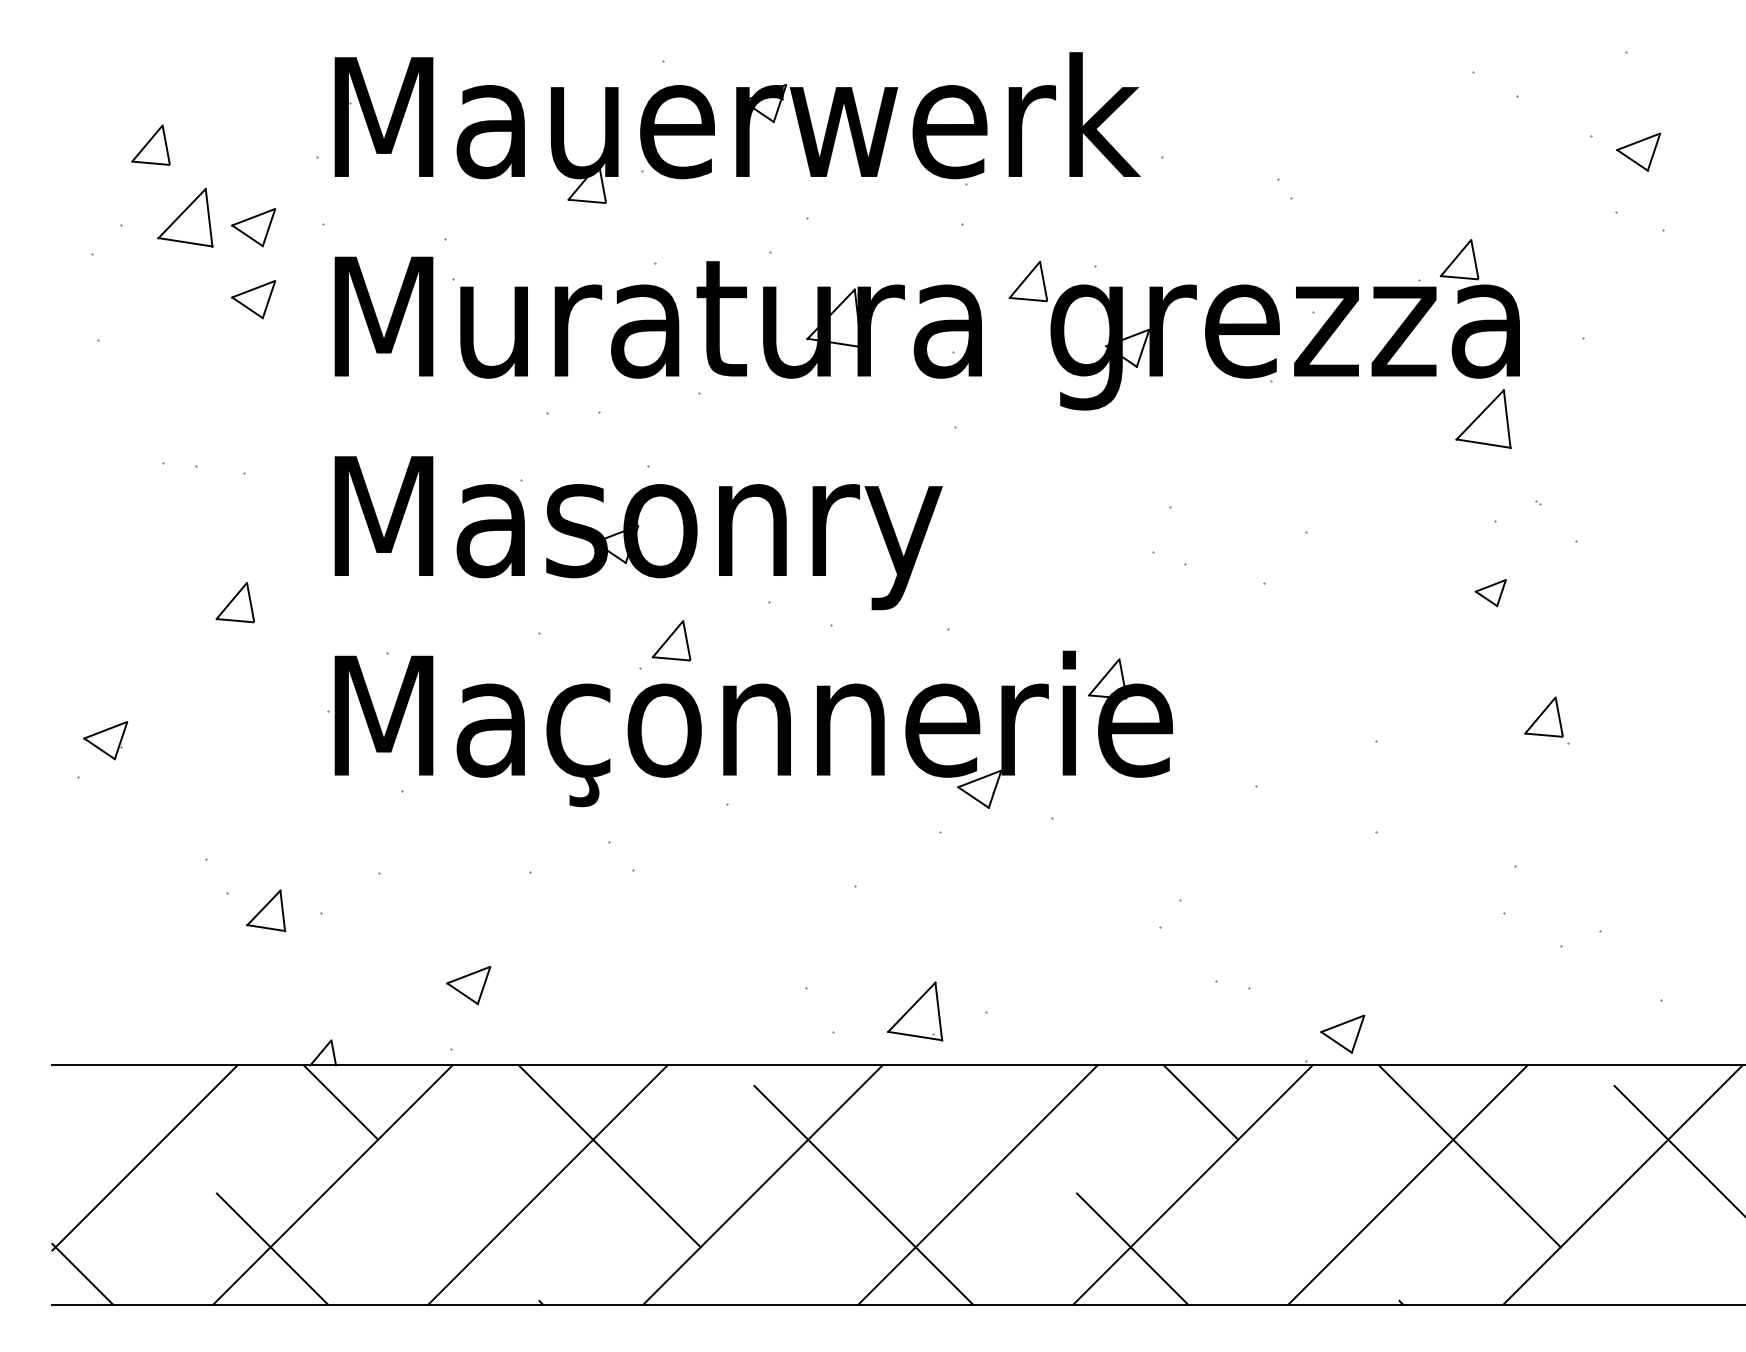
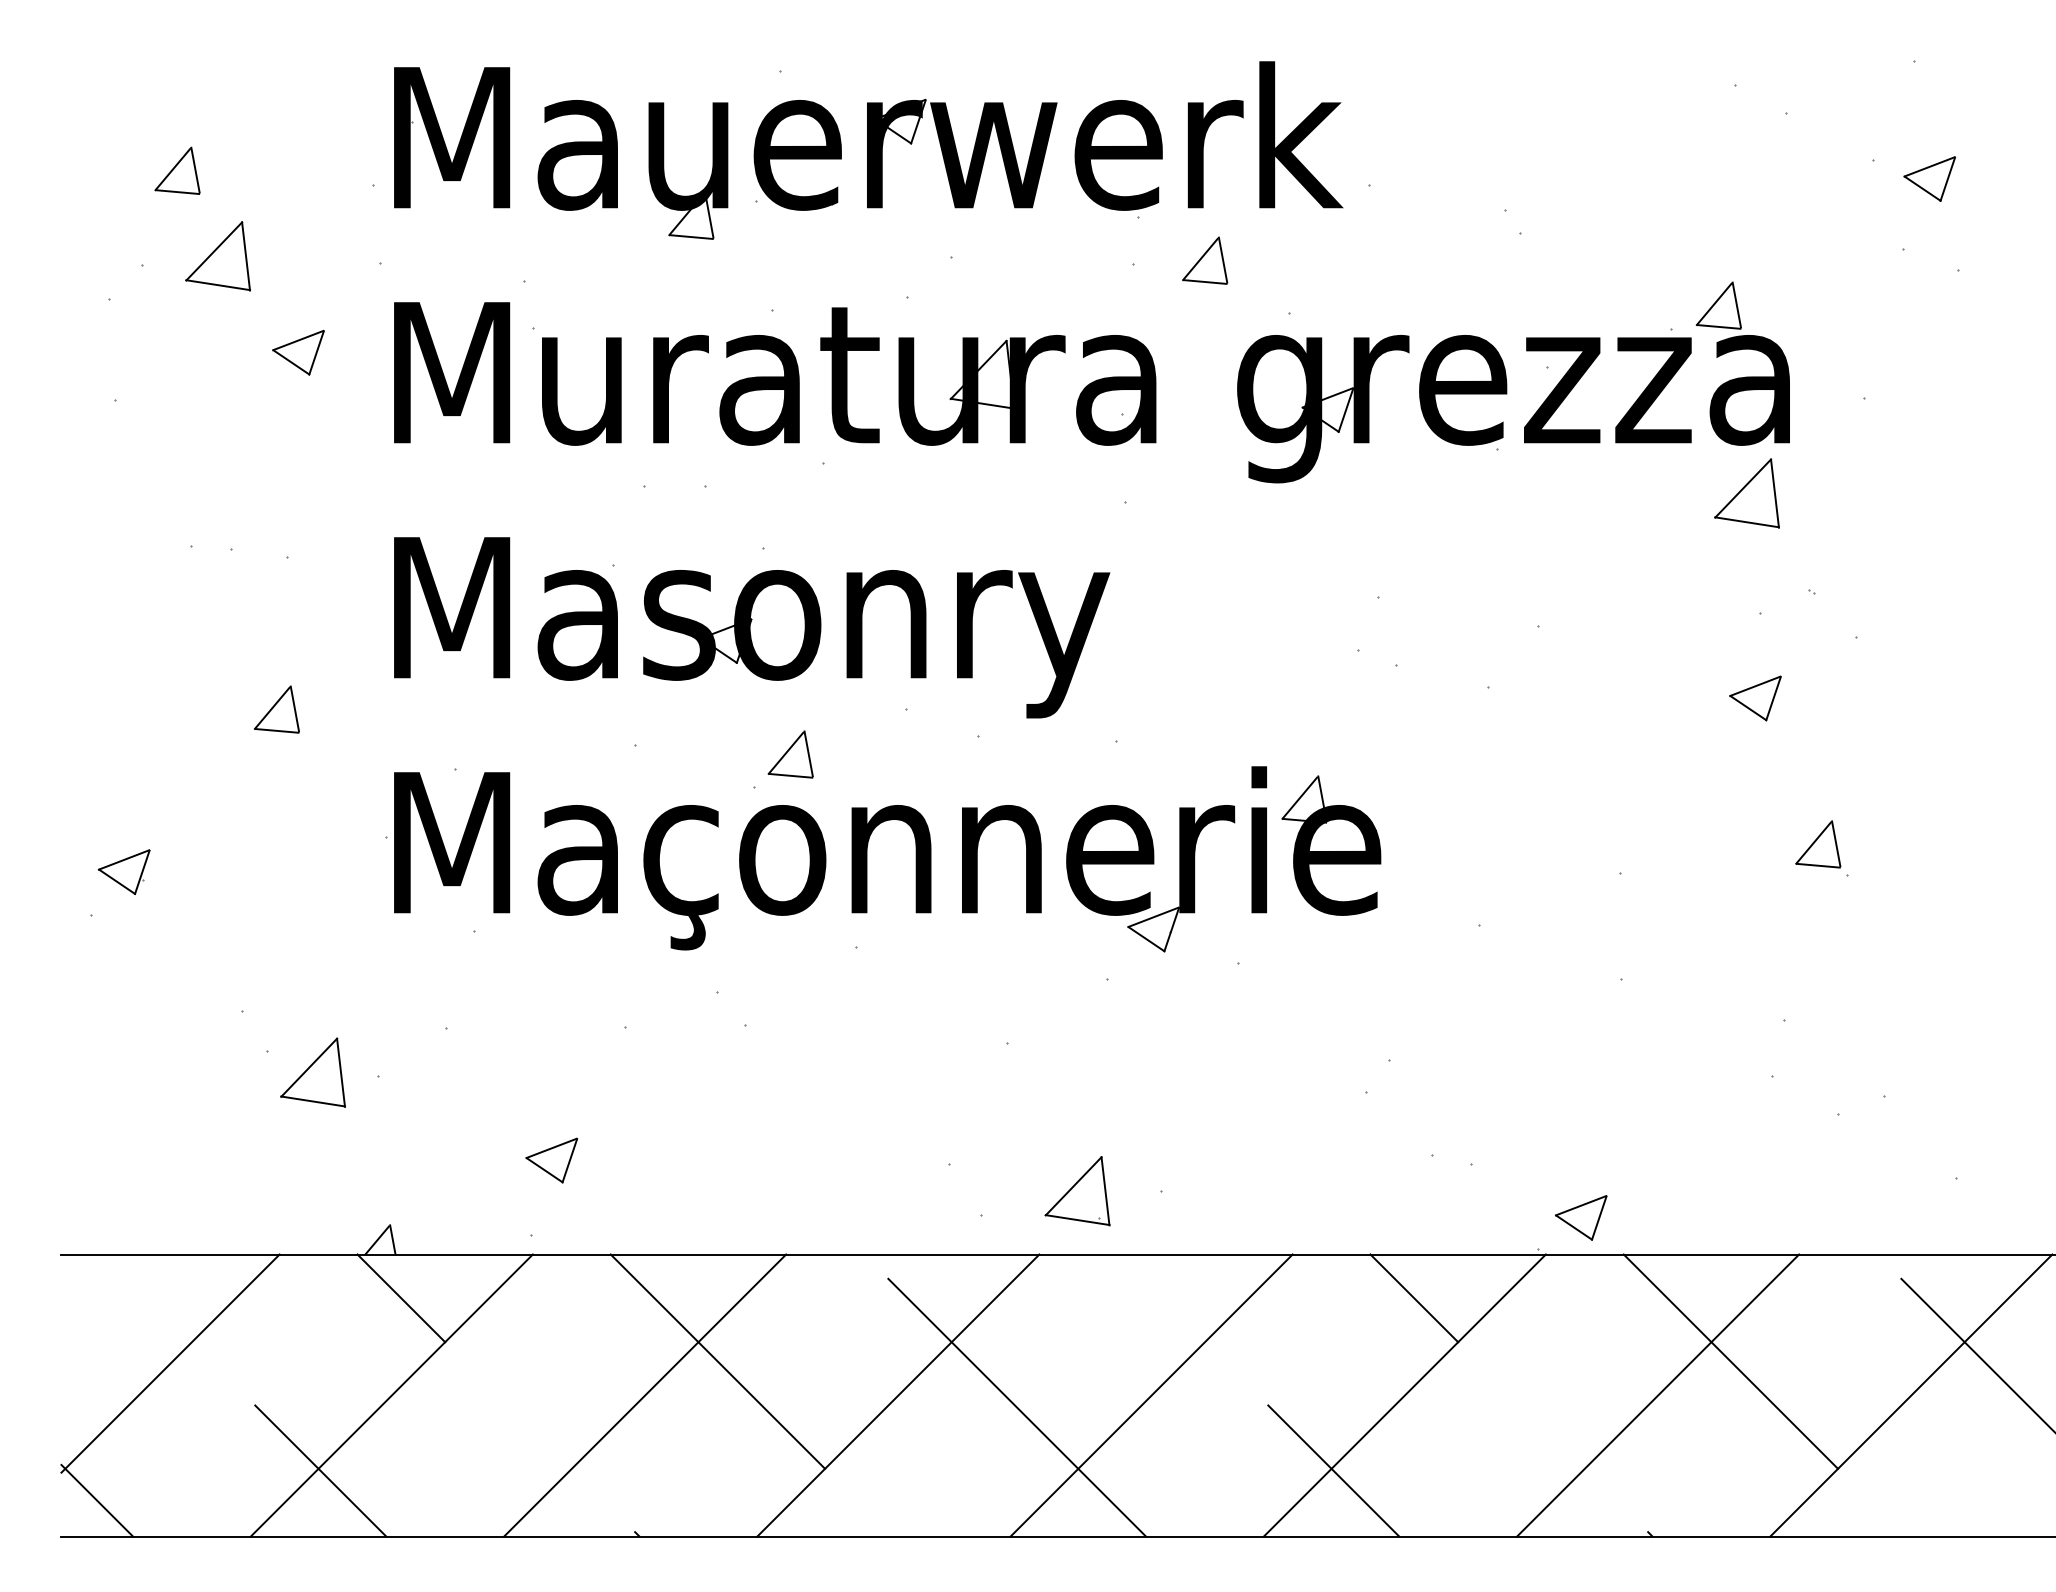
part: (253, 227) -> (298, 267), removed
part: (1028, 281) -> (1205, 260), moved
part: (1490, 592) -> (1755, 697), size x1.43
part: (266, 910) -> (313, 1072), size x1.43

